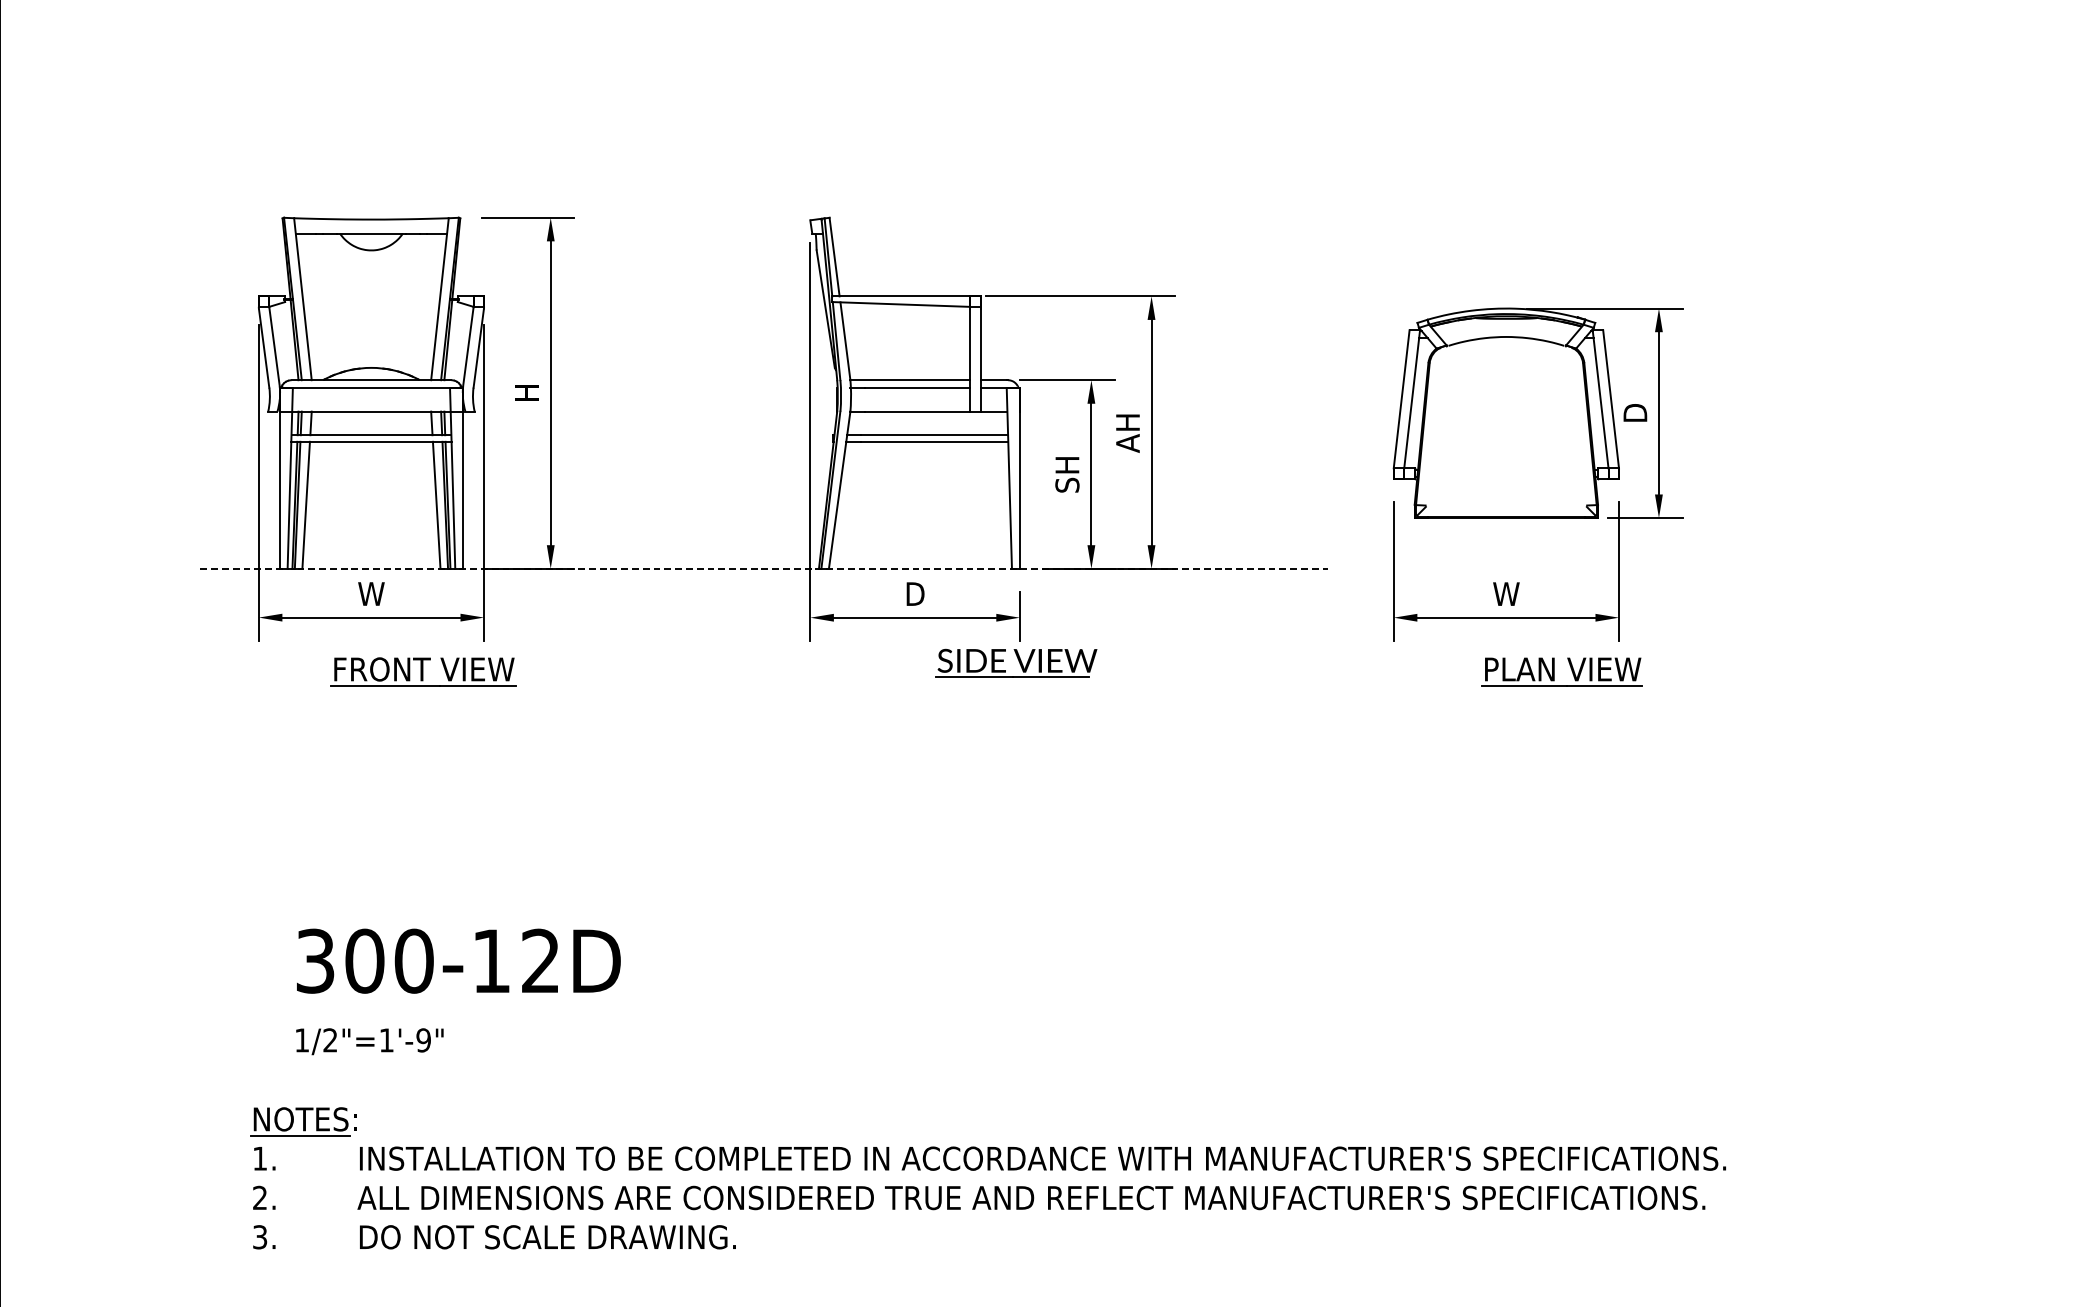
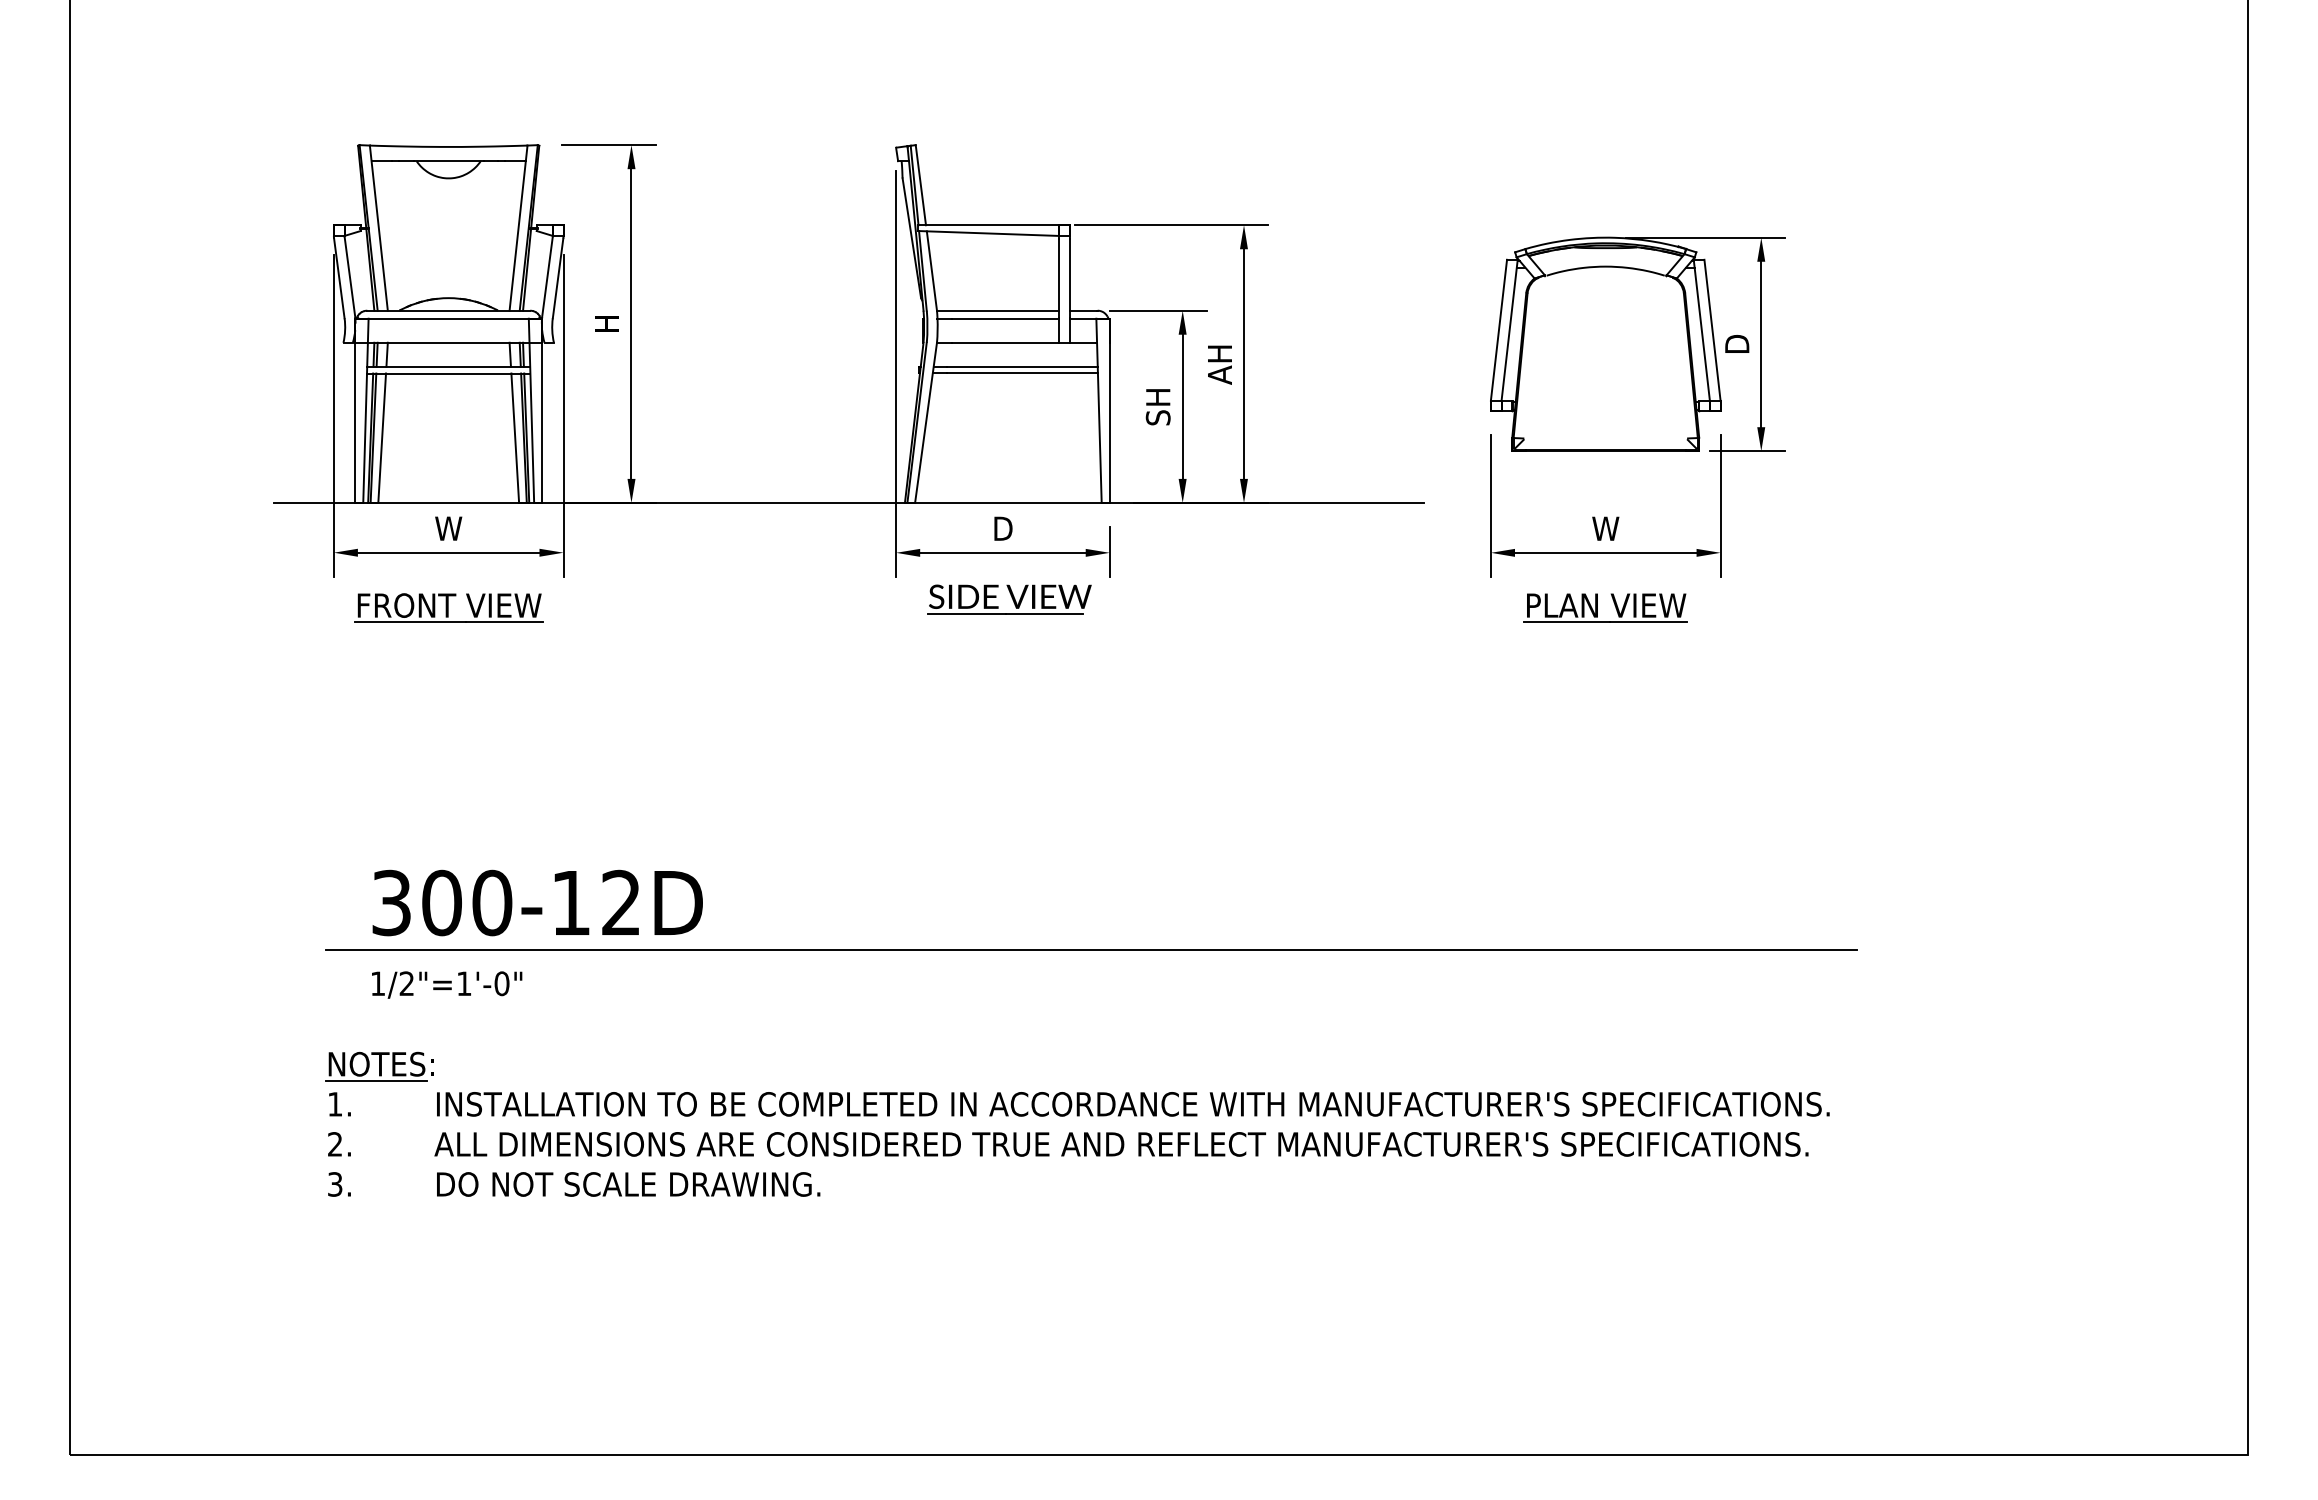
line: (764, 568) -> (849, 502), dashed -> solid
part: (1016, 663) -> (1009, 599), moved
part: (423, 671) -> (448, 607), moved
part: (1554, 671) -> (1597, 607), moved
line: (1001, 1006) -> (1091, 949), added
text: (423, 1040) -> (501, 983), 1/2"=1'-9" -> 1/2"=1'-0"

